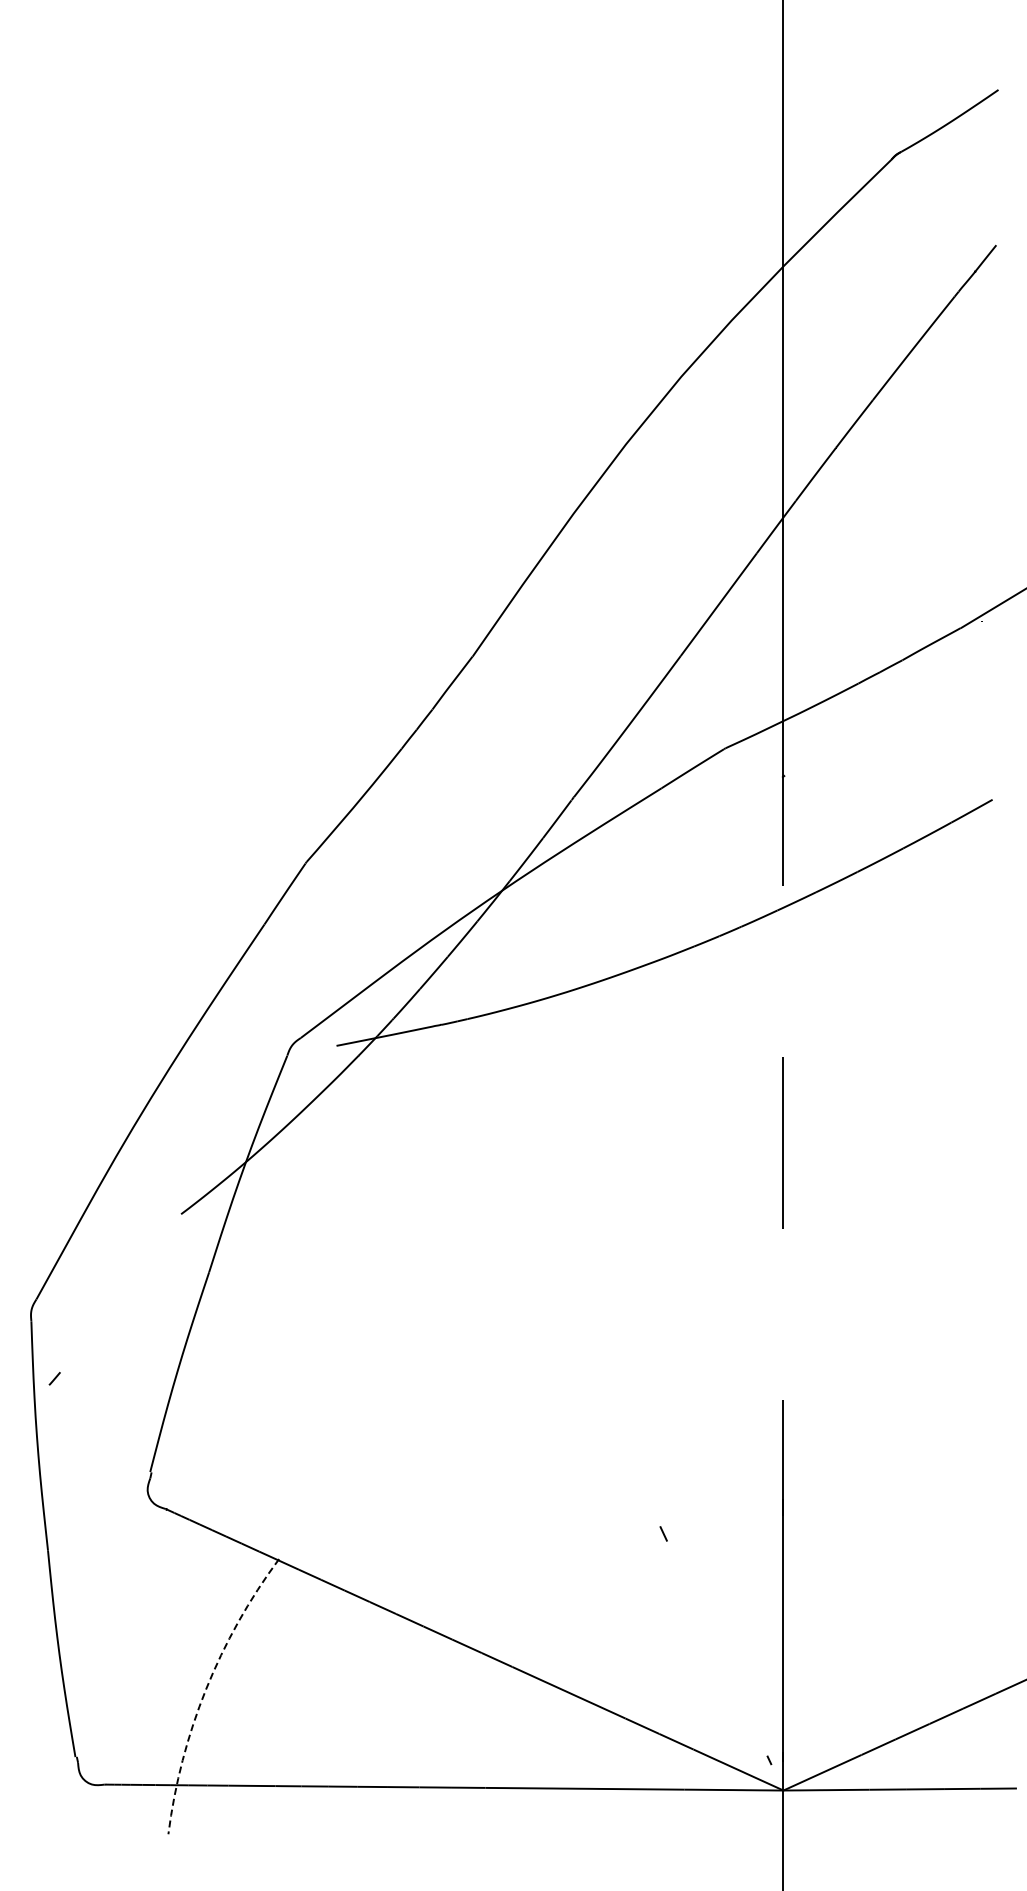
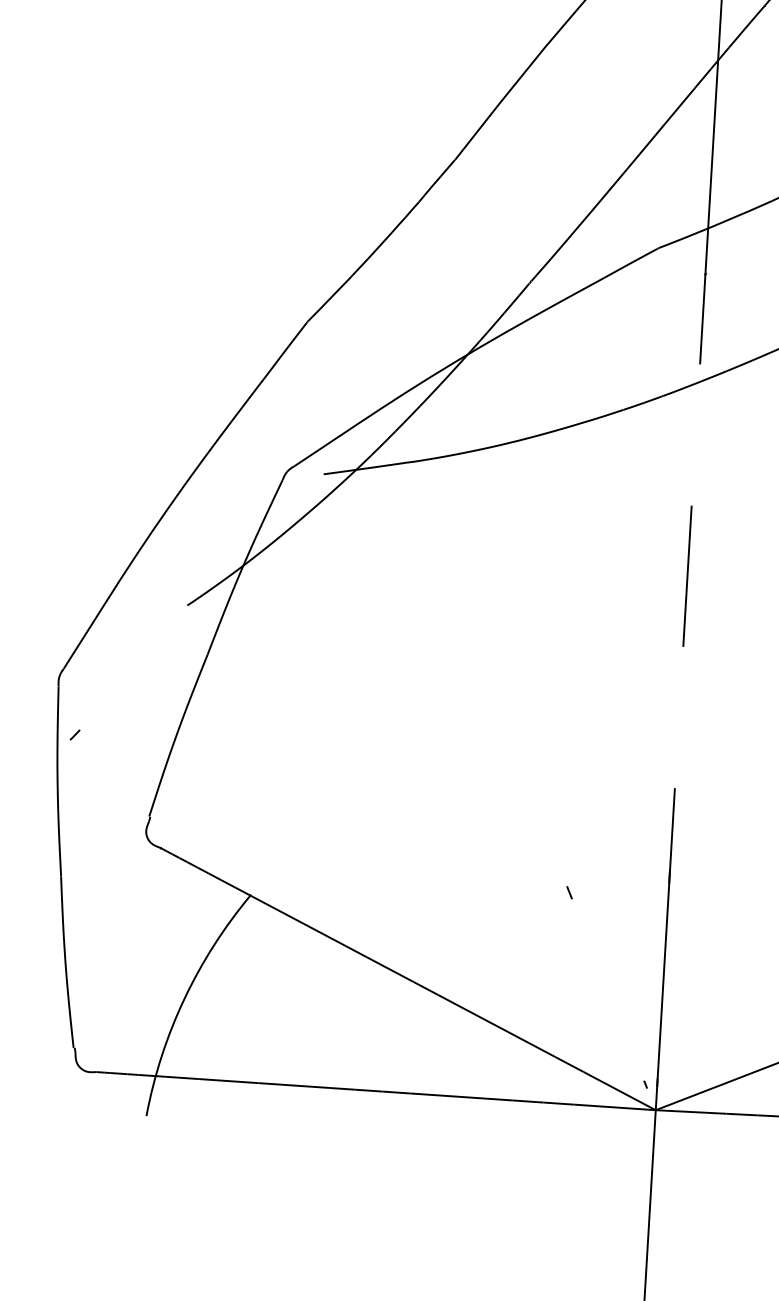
arc: (206, 1689) -> (184, 998), dashed -> solid

